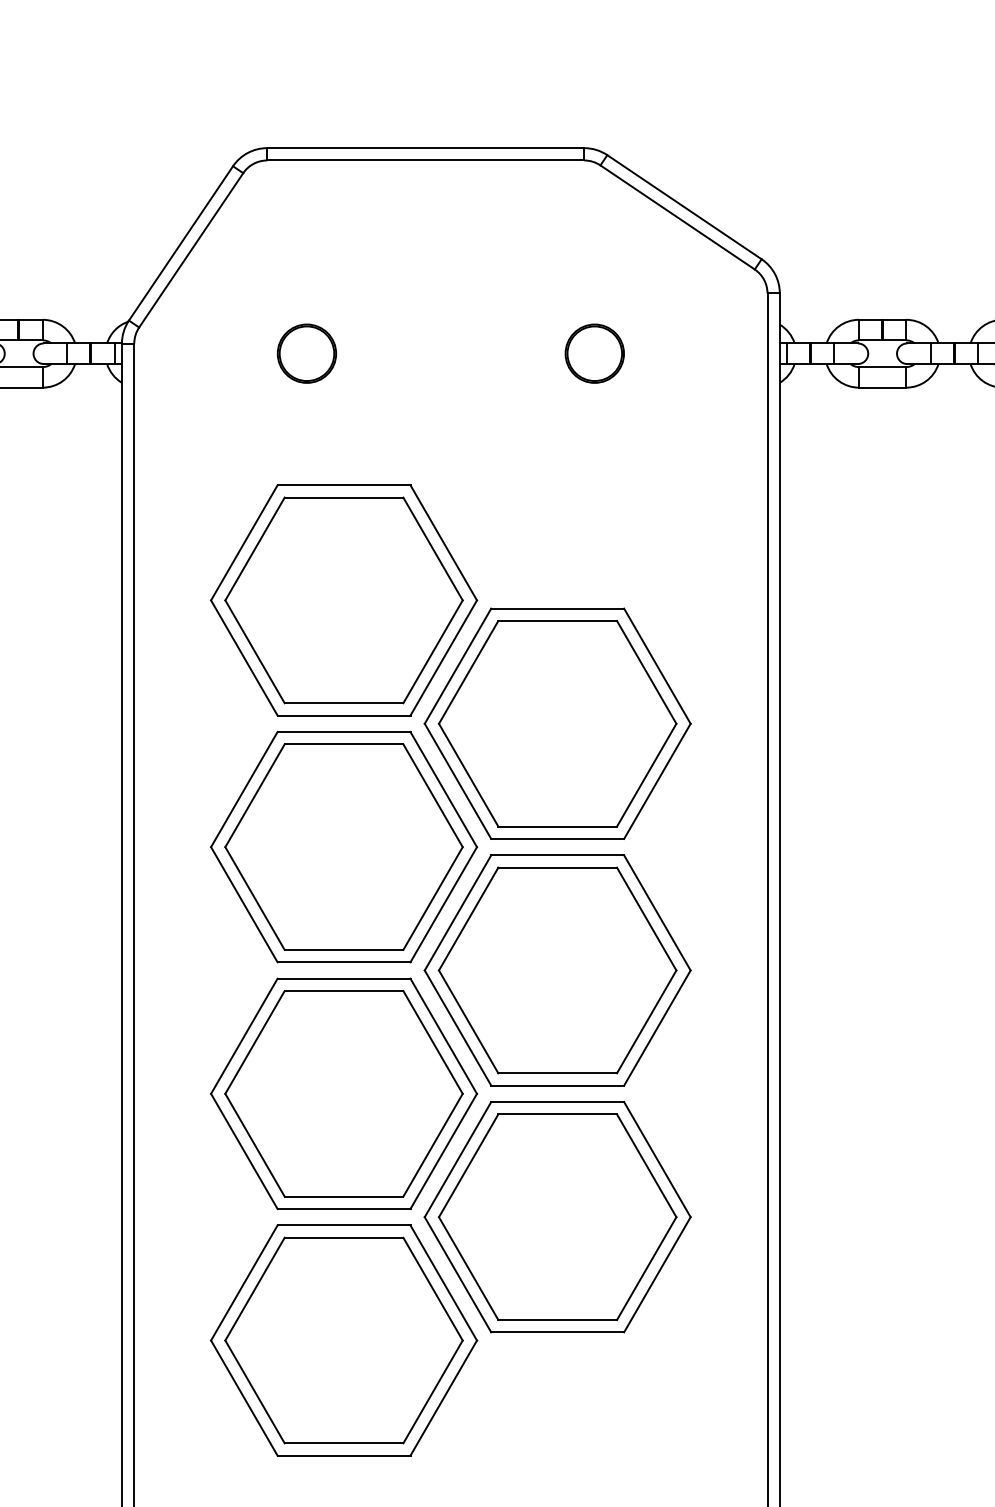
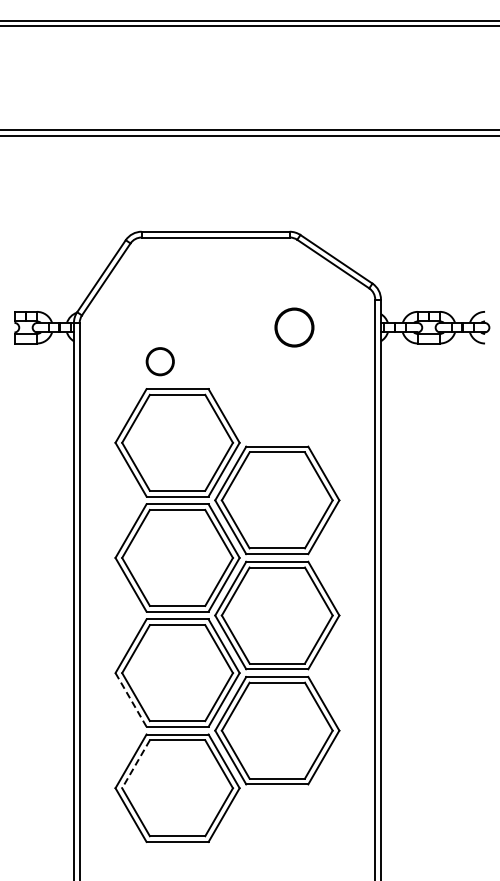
circle: (305, 353) -> (159, 361), moved
circle: (594, 353) -> (294, 327), size x1.4
line: (245, 1152) -> (131, 700), solid -> dashed
line: (255, 1289) -> (136, 764), solid -> dashed

